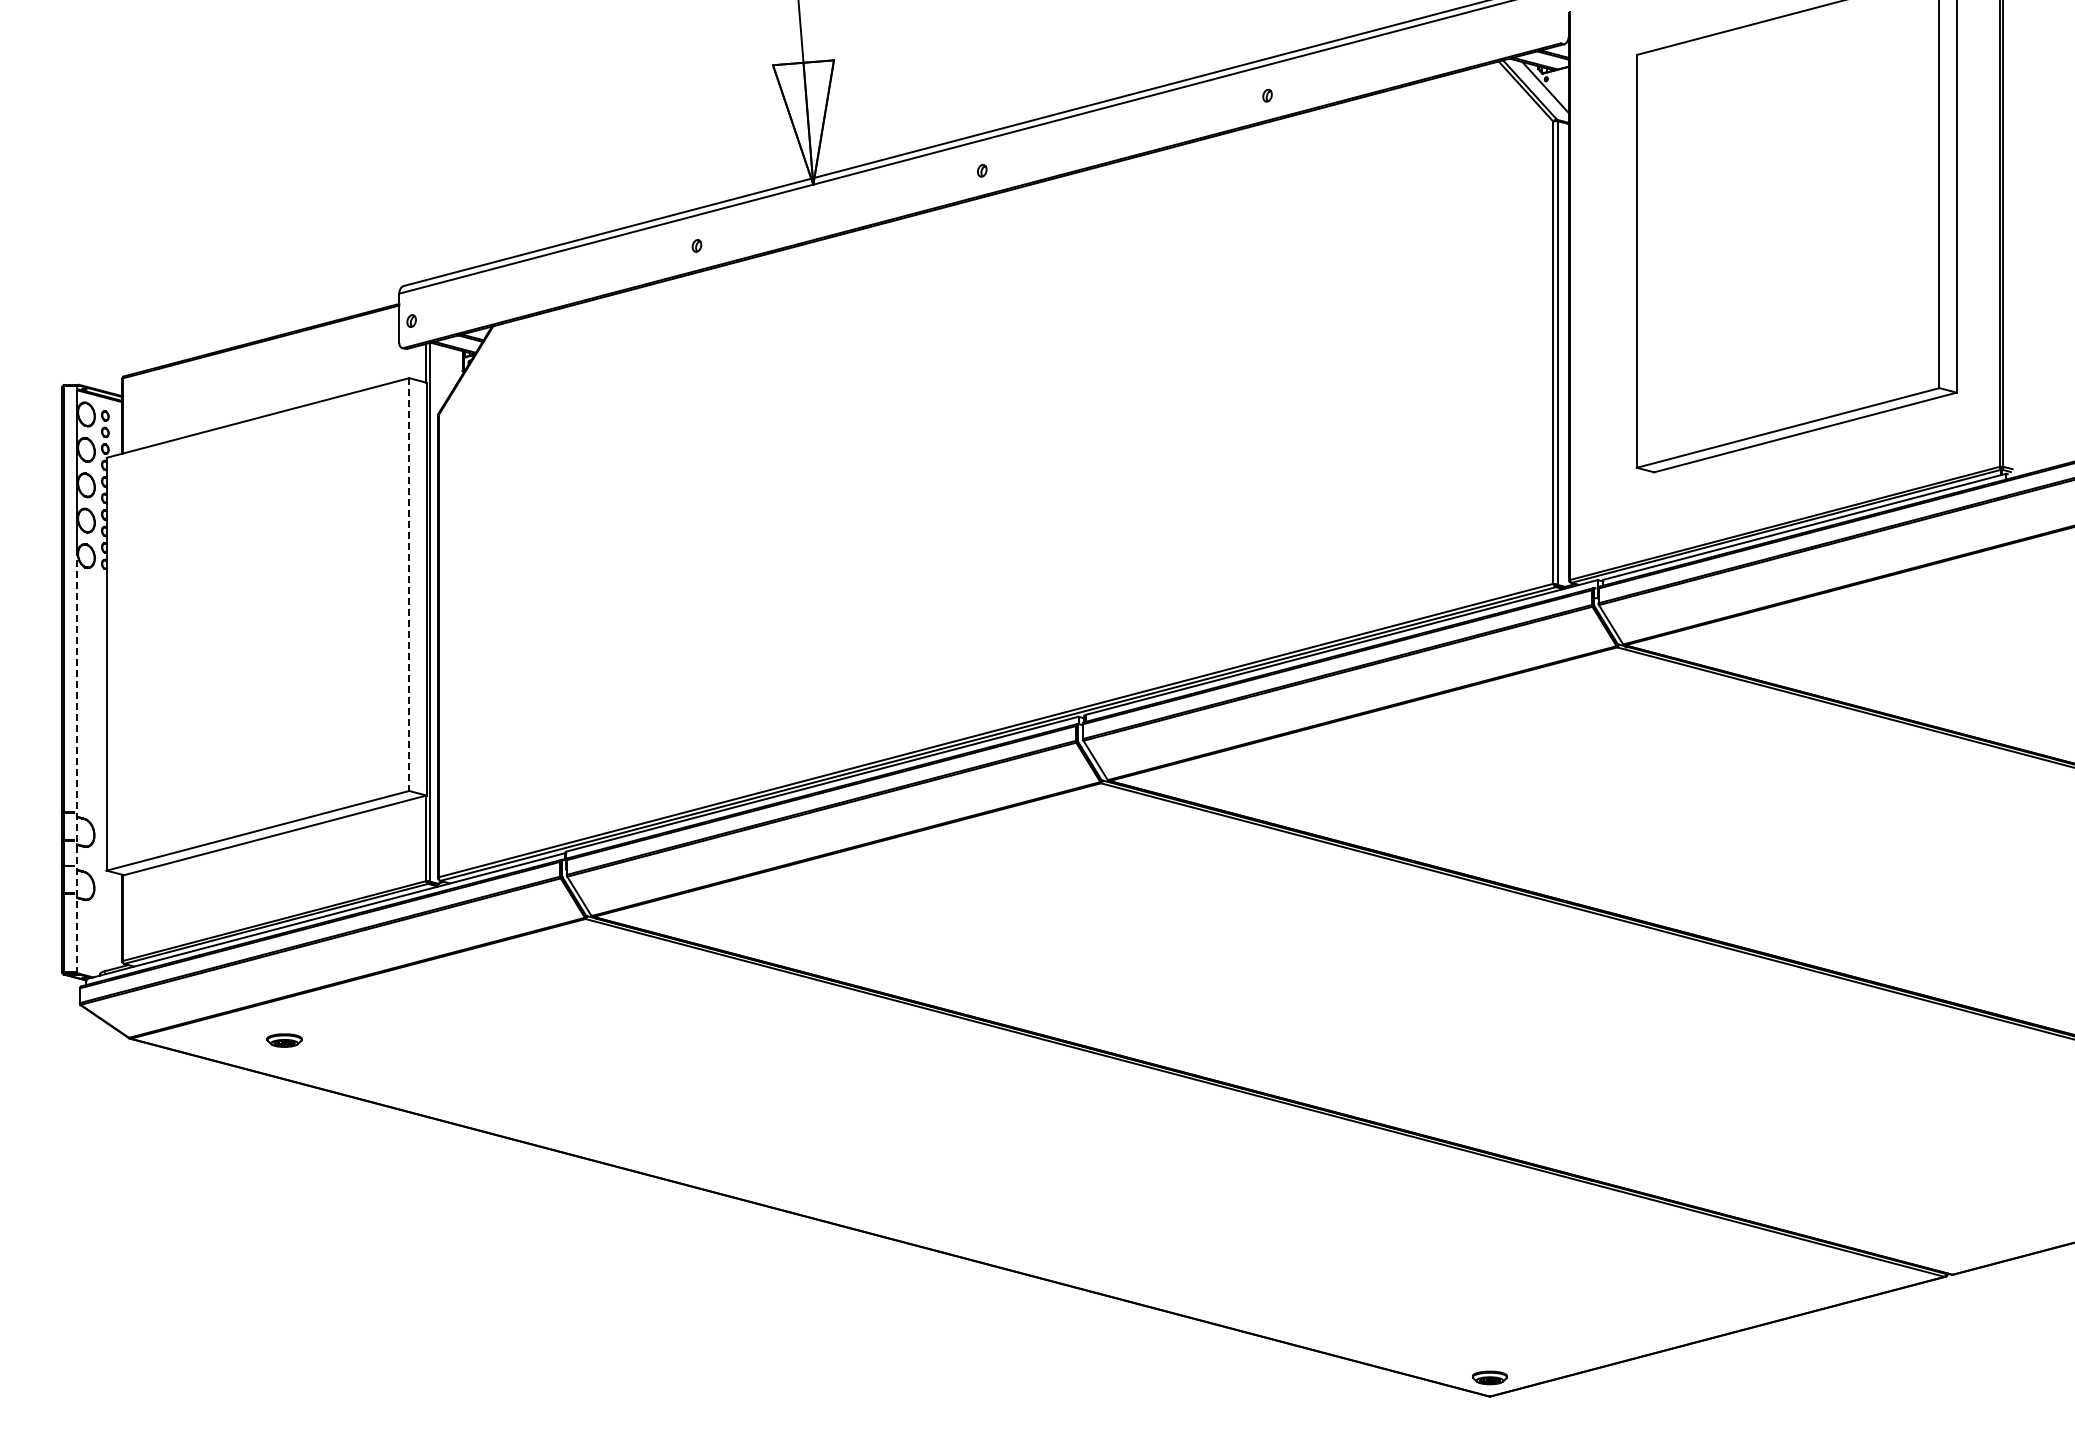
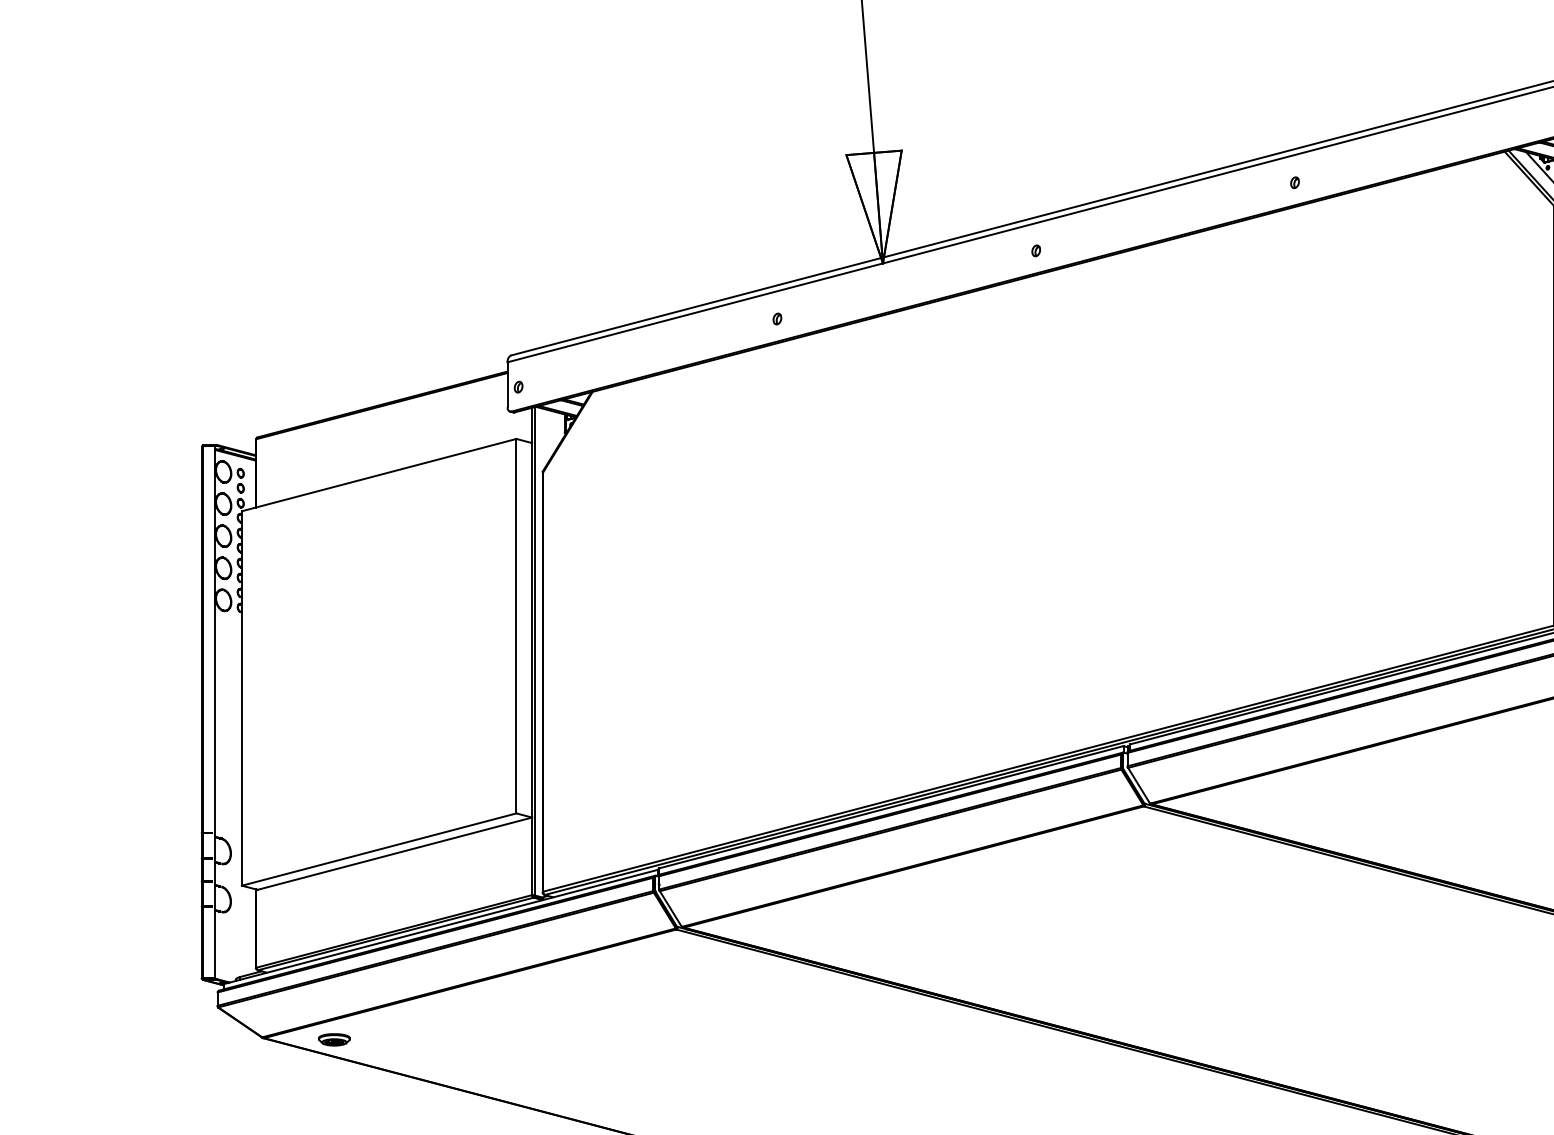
line: (409, 585) -> (516, 627), dashed -> solid
line: (77, 761) -> (215, 786), dashed -> solid
part: (284, 1040) -> (334, 1039), moved

